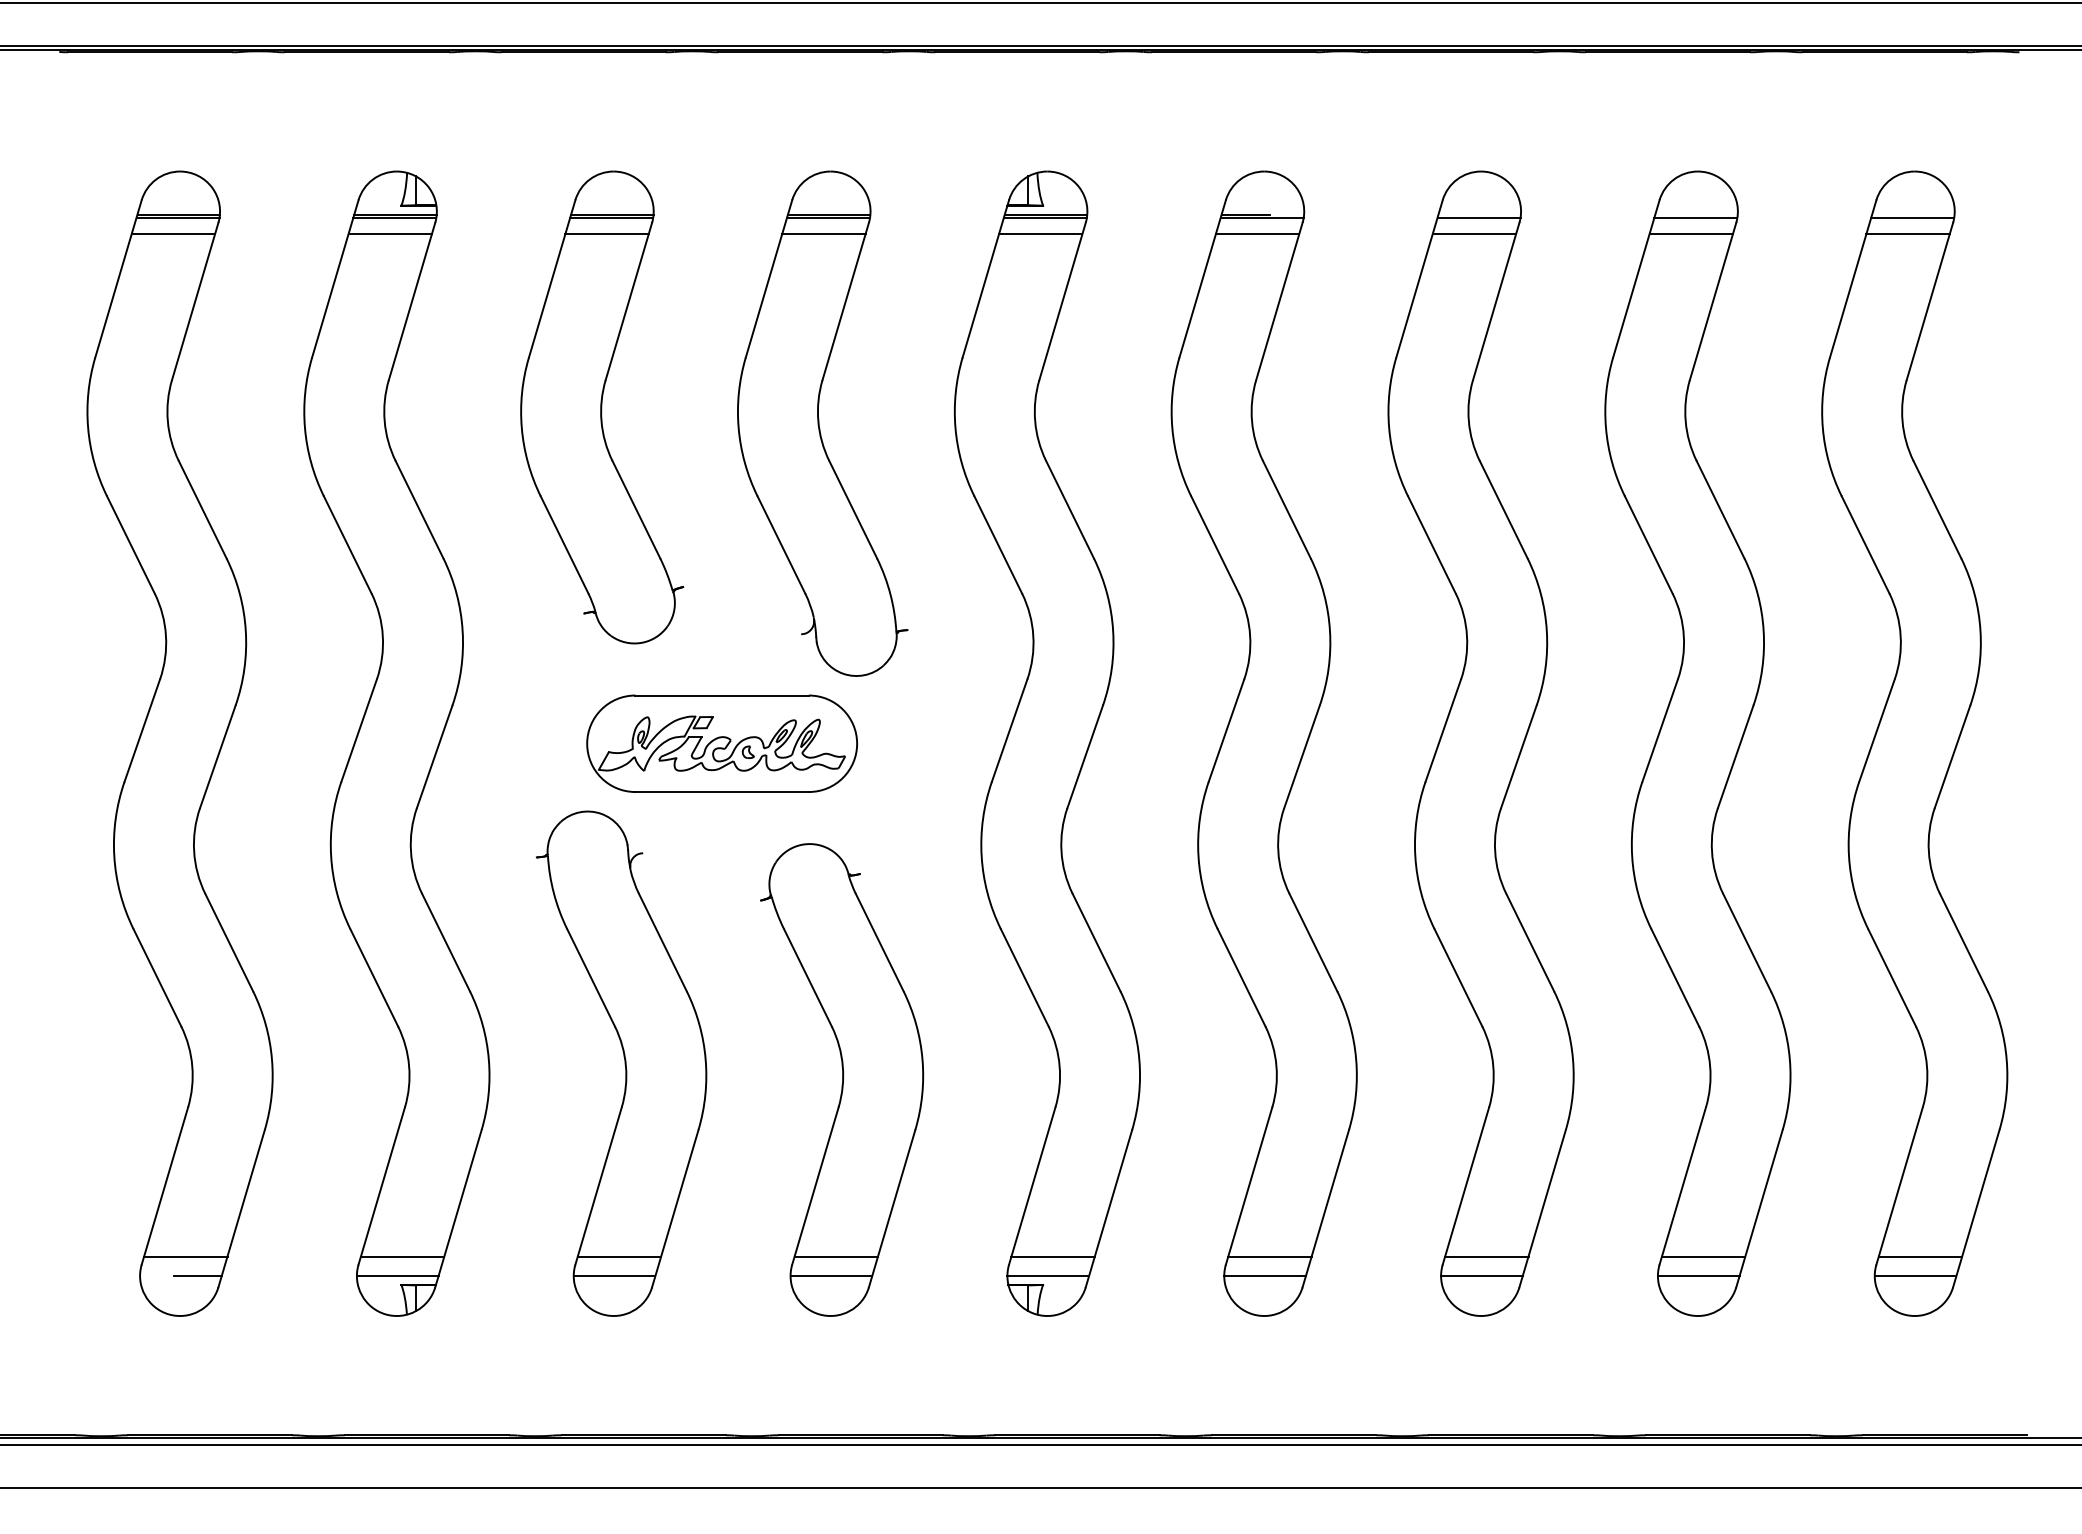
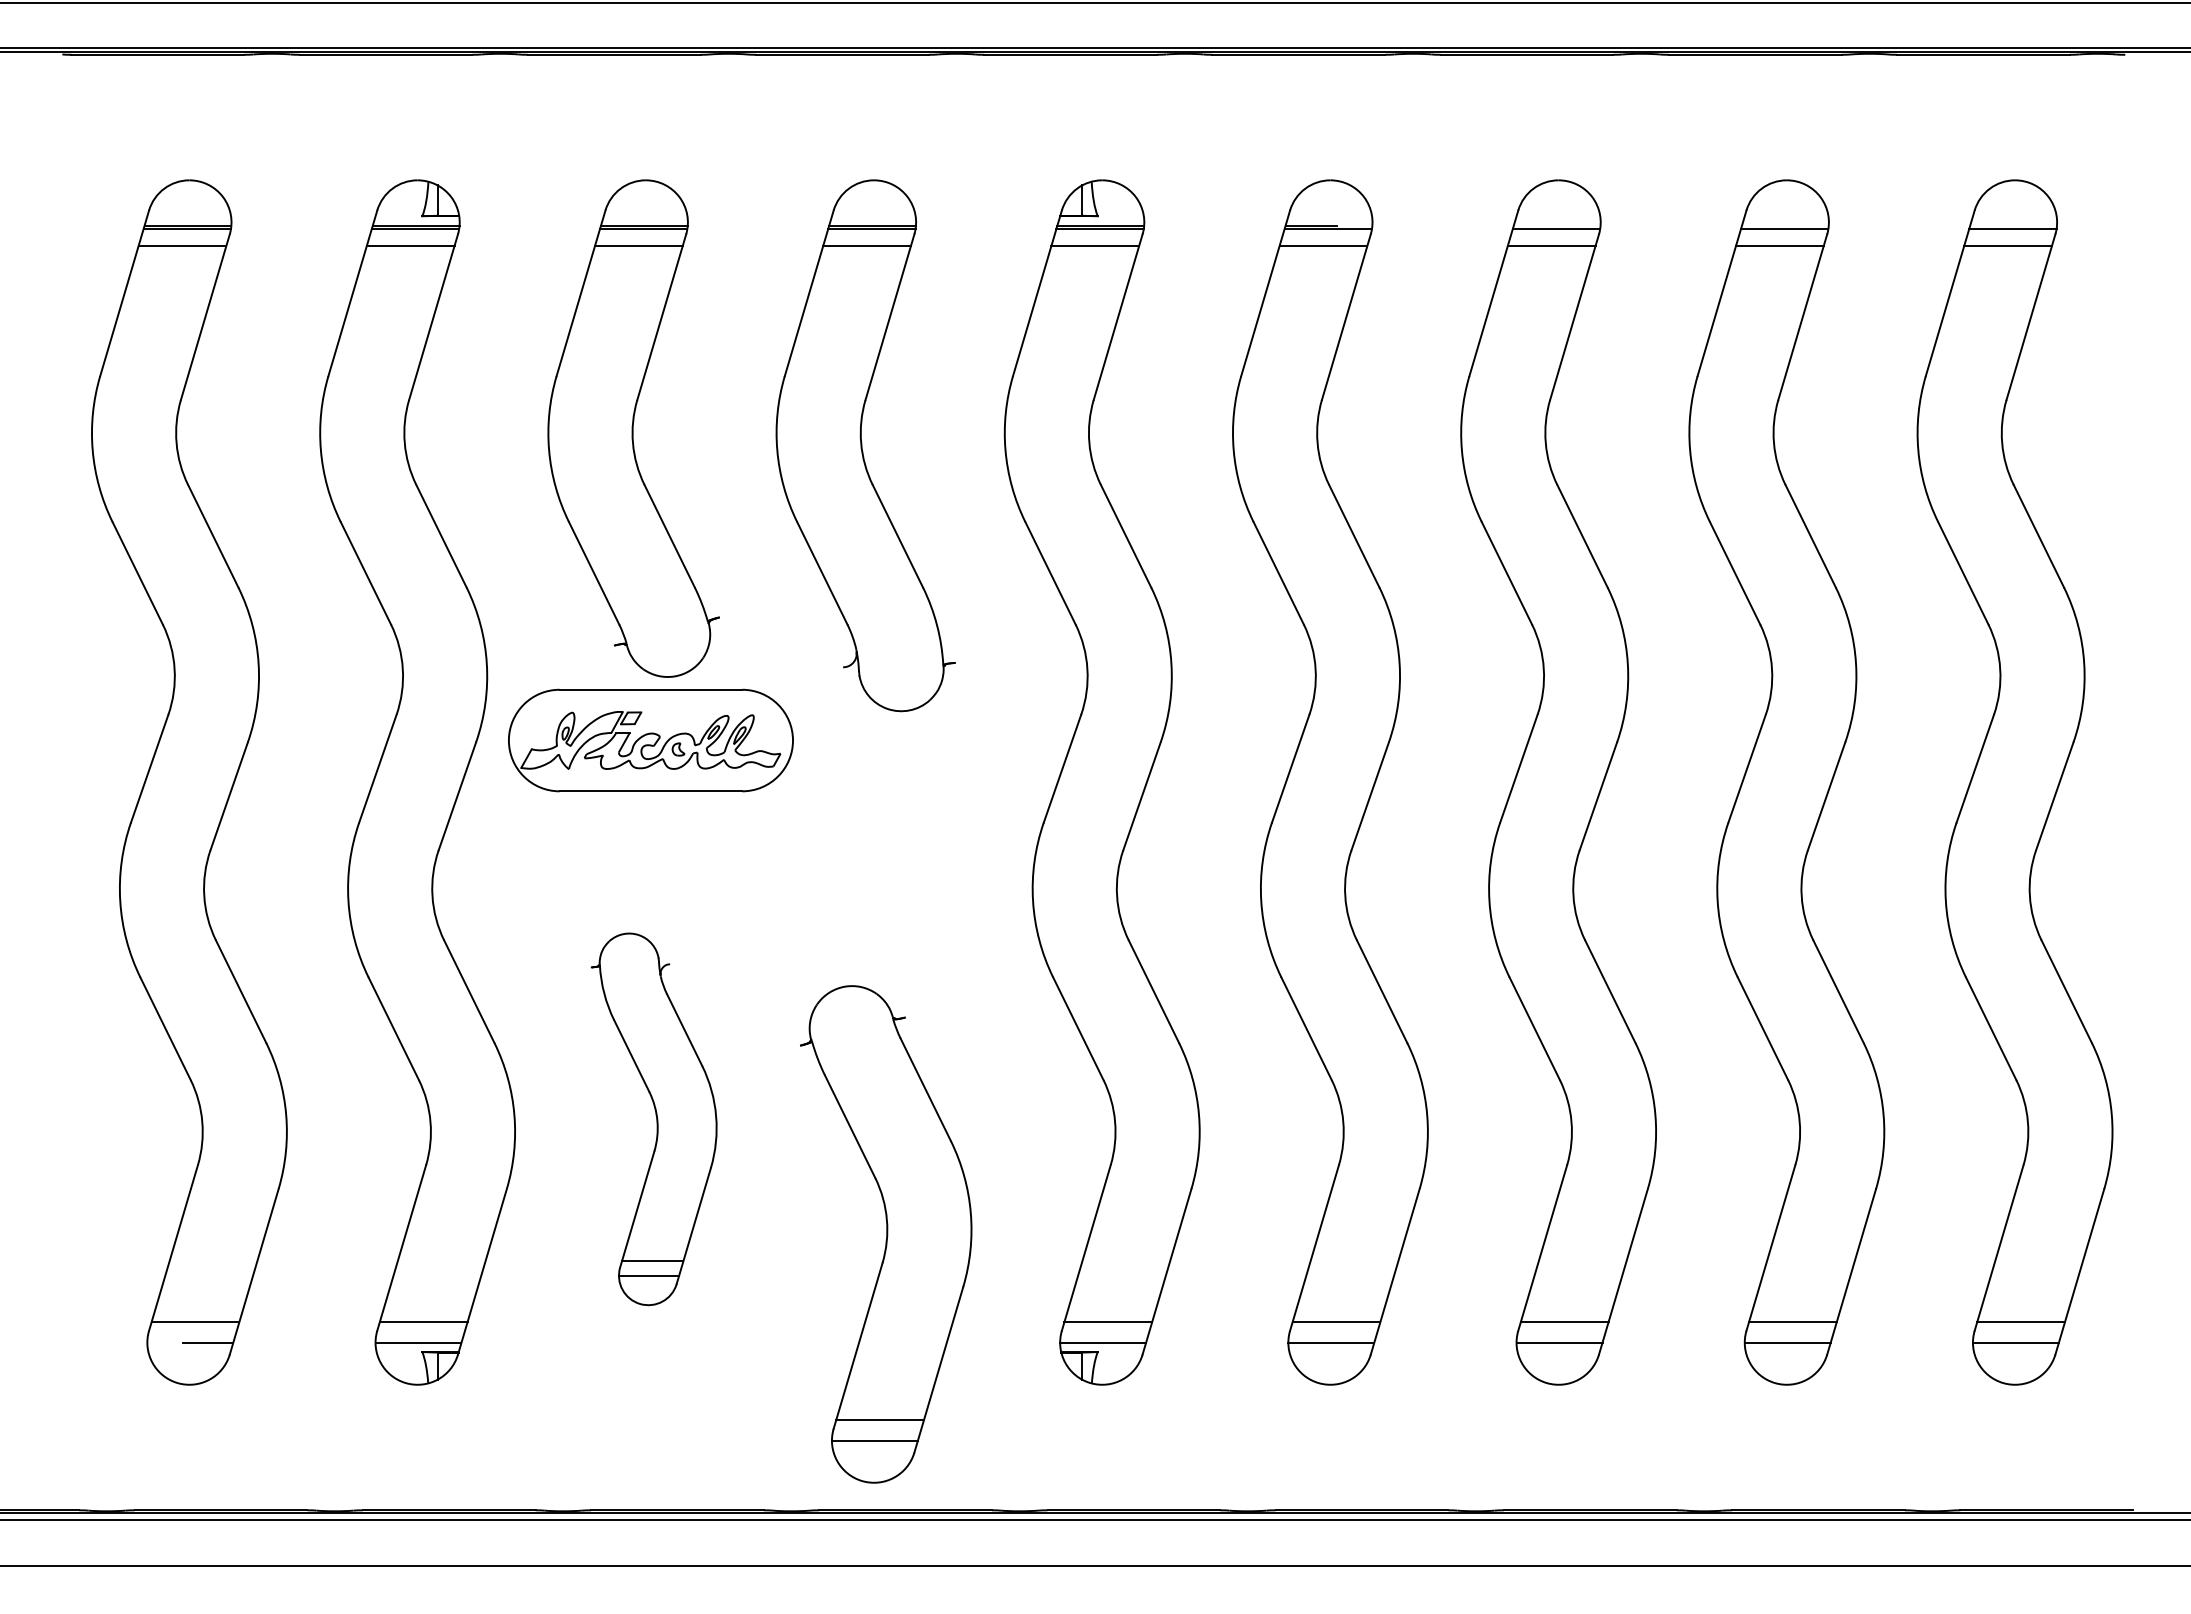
part: (721, 743) -> (650, 740), moved
part: (621, 1063) -> (654, 1119), size x0.7
part: (842, 1080) -> (886, 1234), moved

